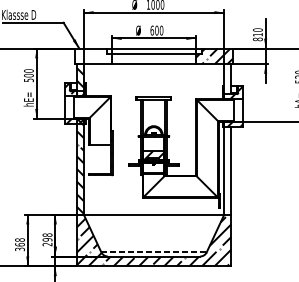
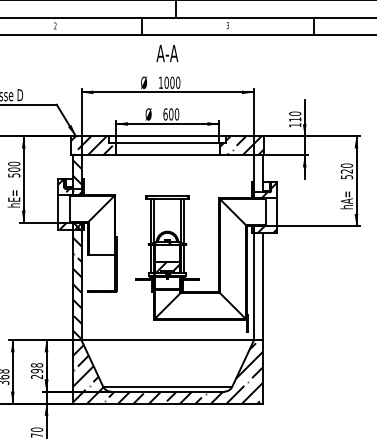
text: (258, 39) -> (295, 125), 810 -> 110
hatch: (91, 55) -> (91, 145), added
line: (153, 252) -> (167, 386), dashed -> solid

